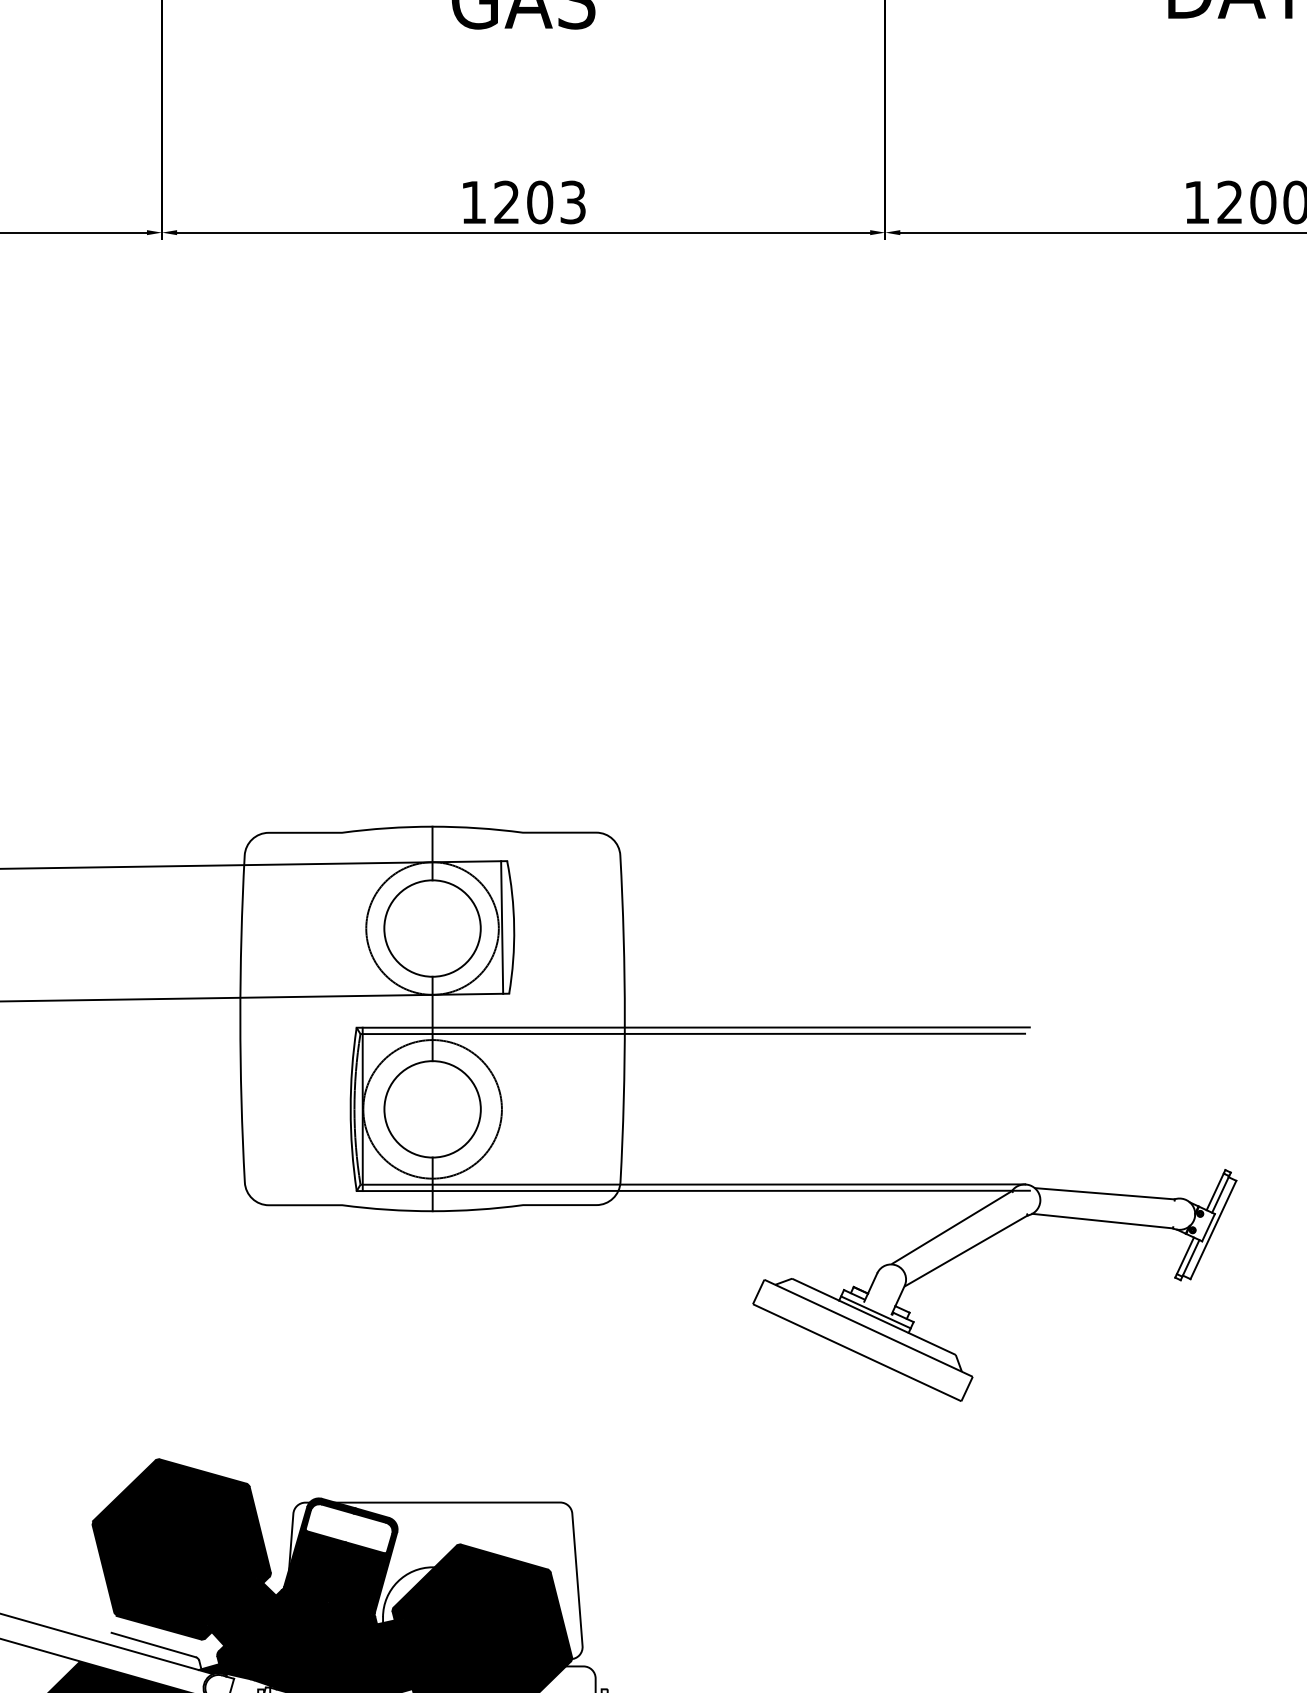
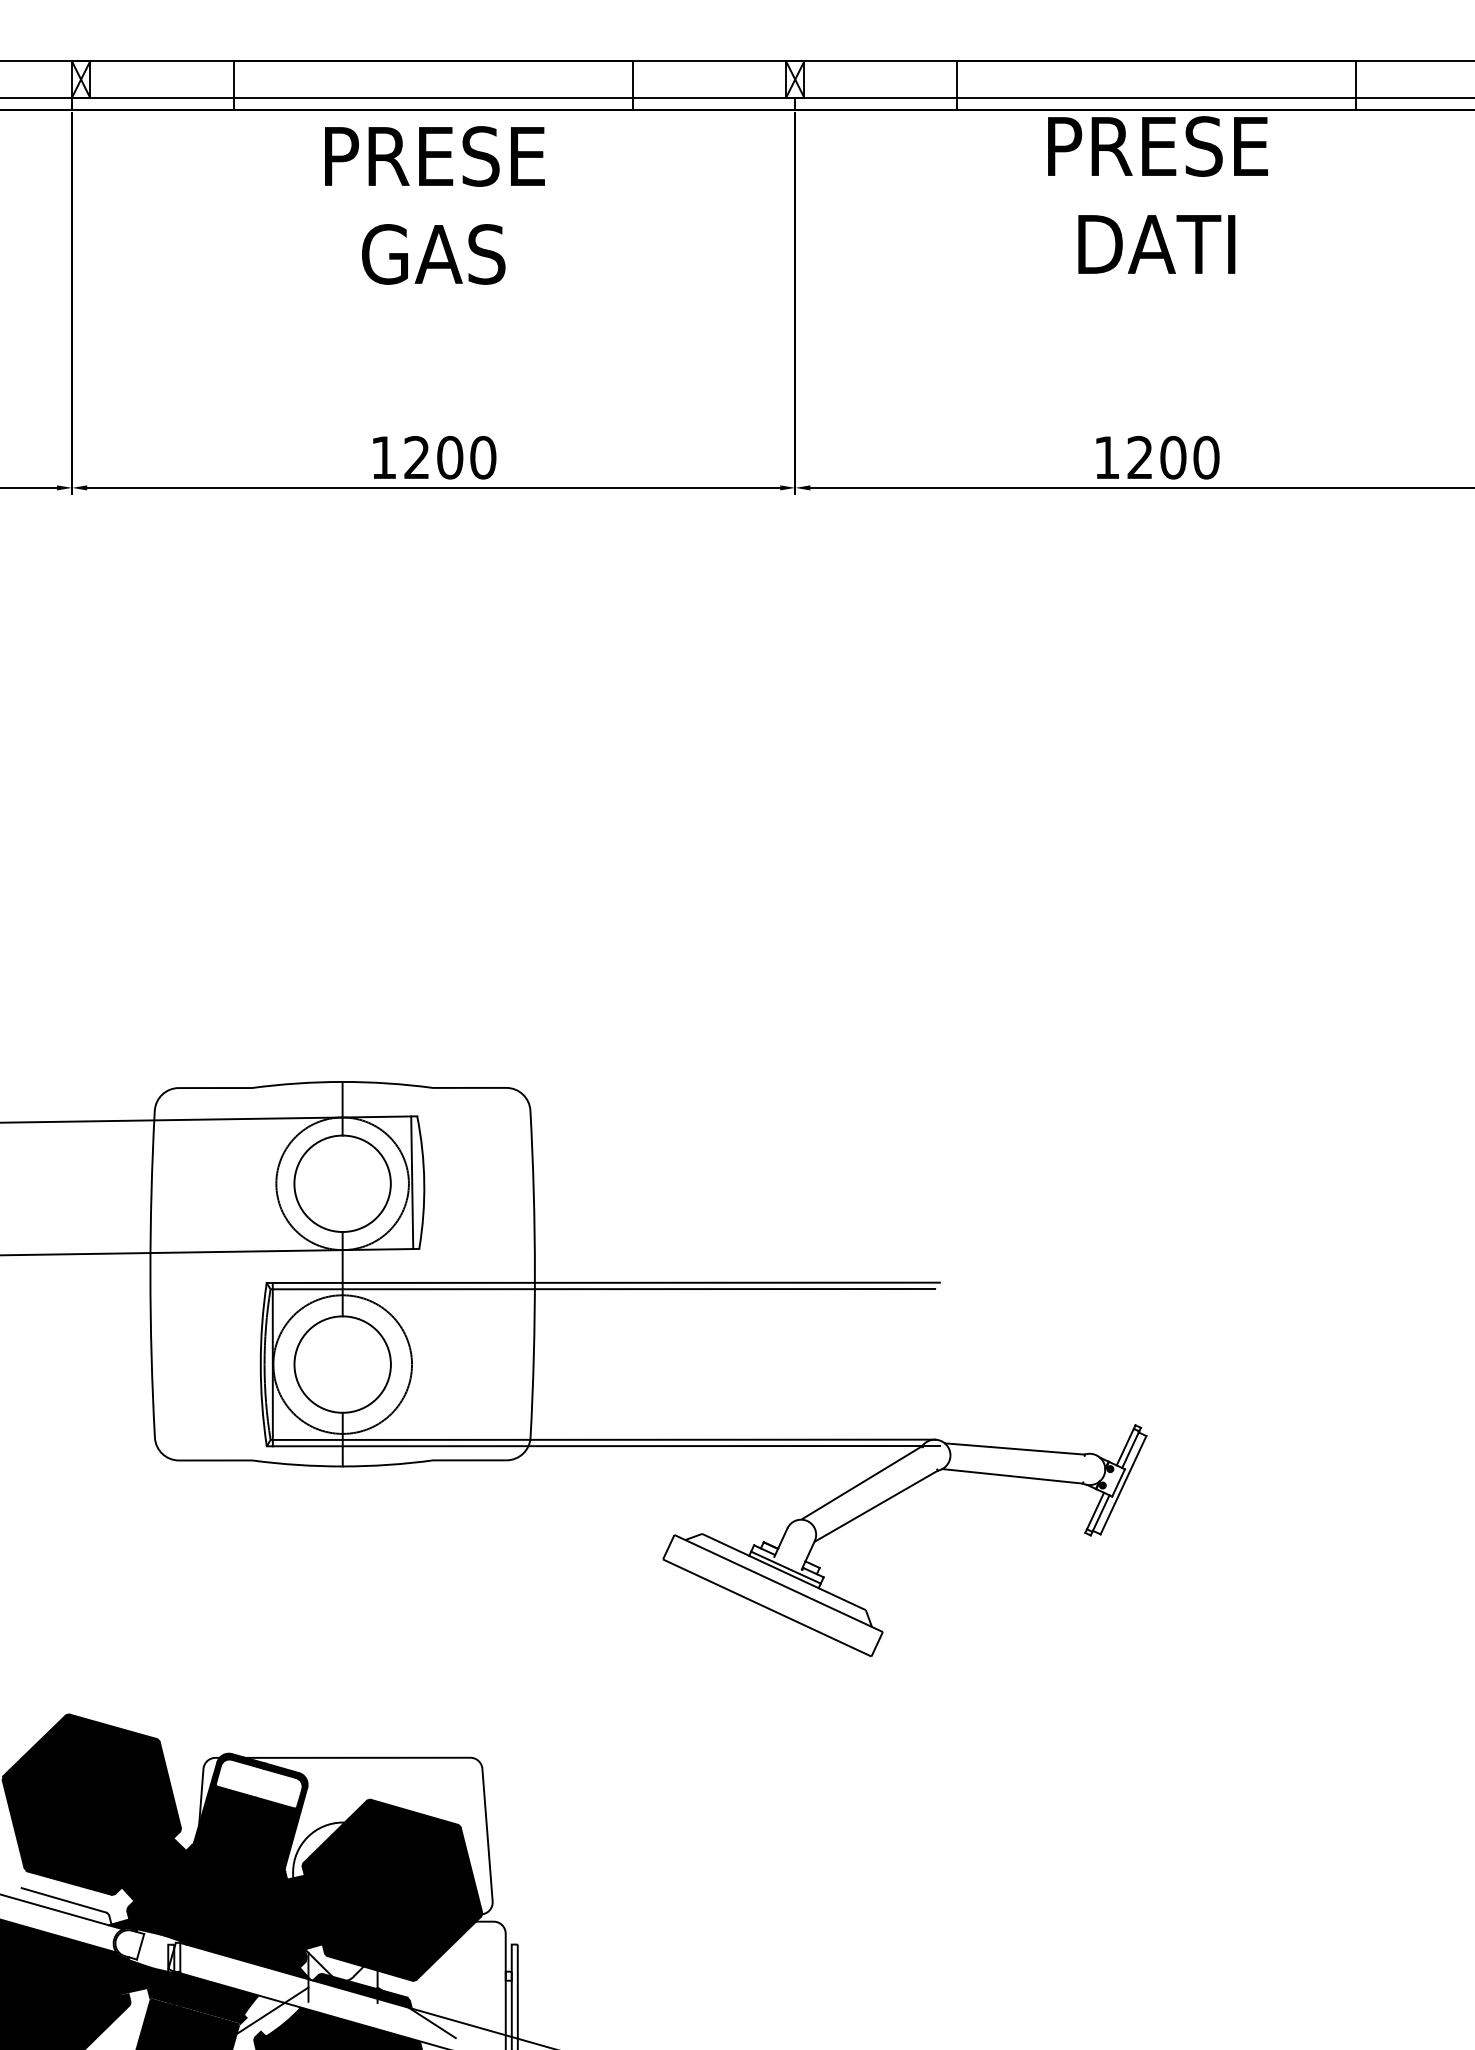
text: (573, 202) -> (483, 457), 1203 -> 1200

